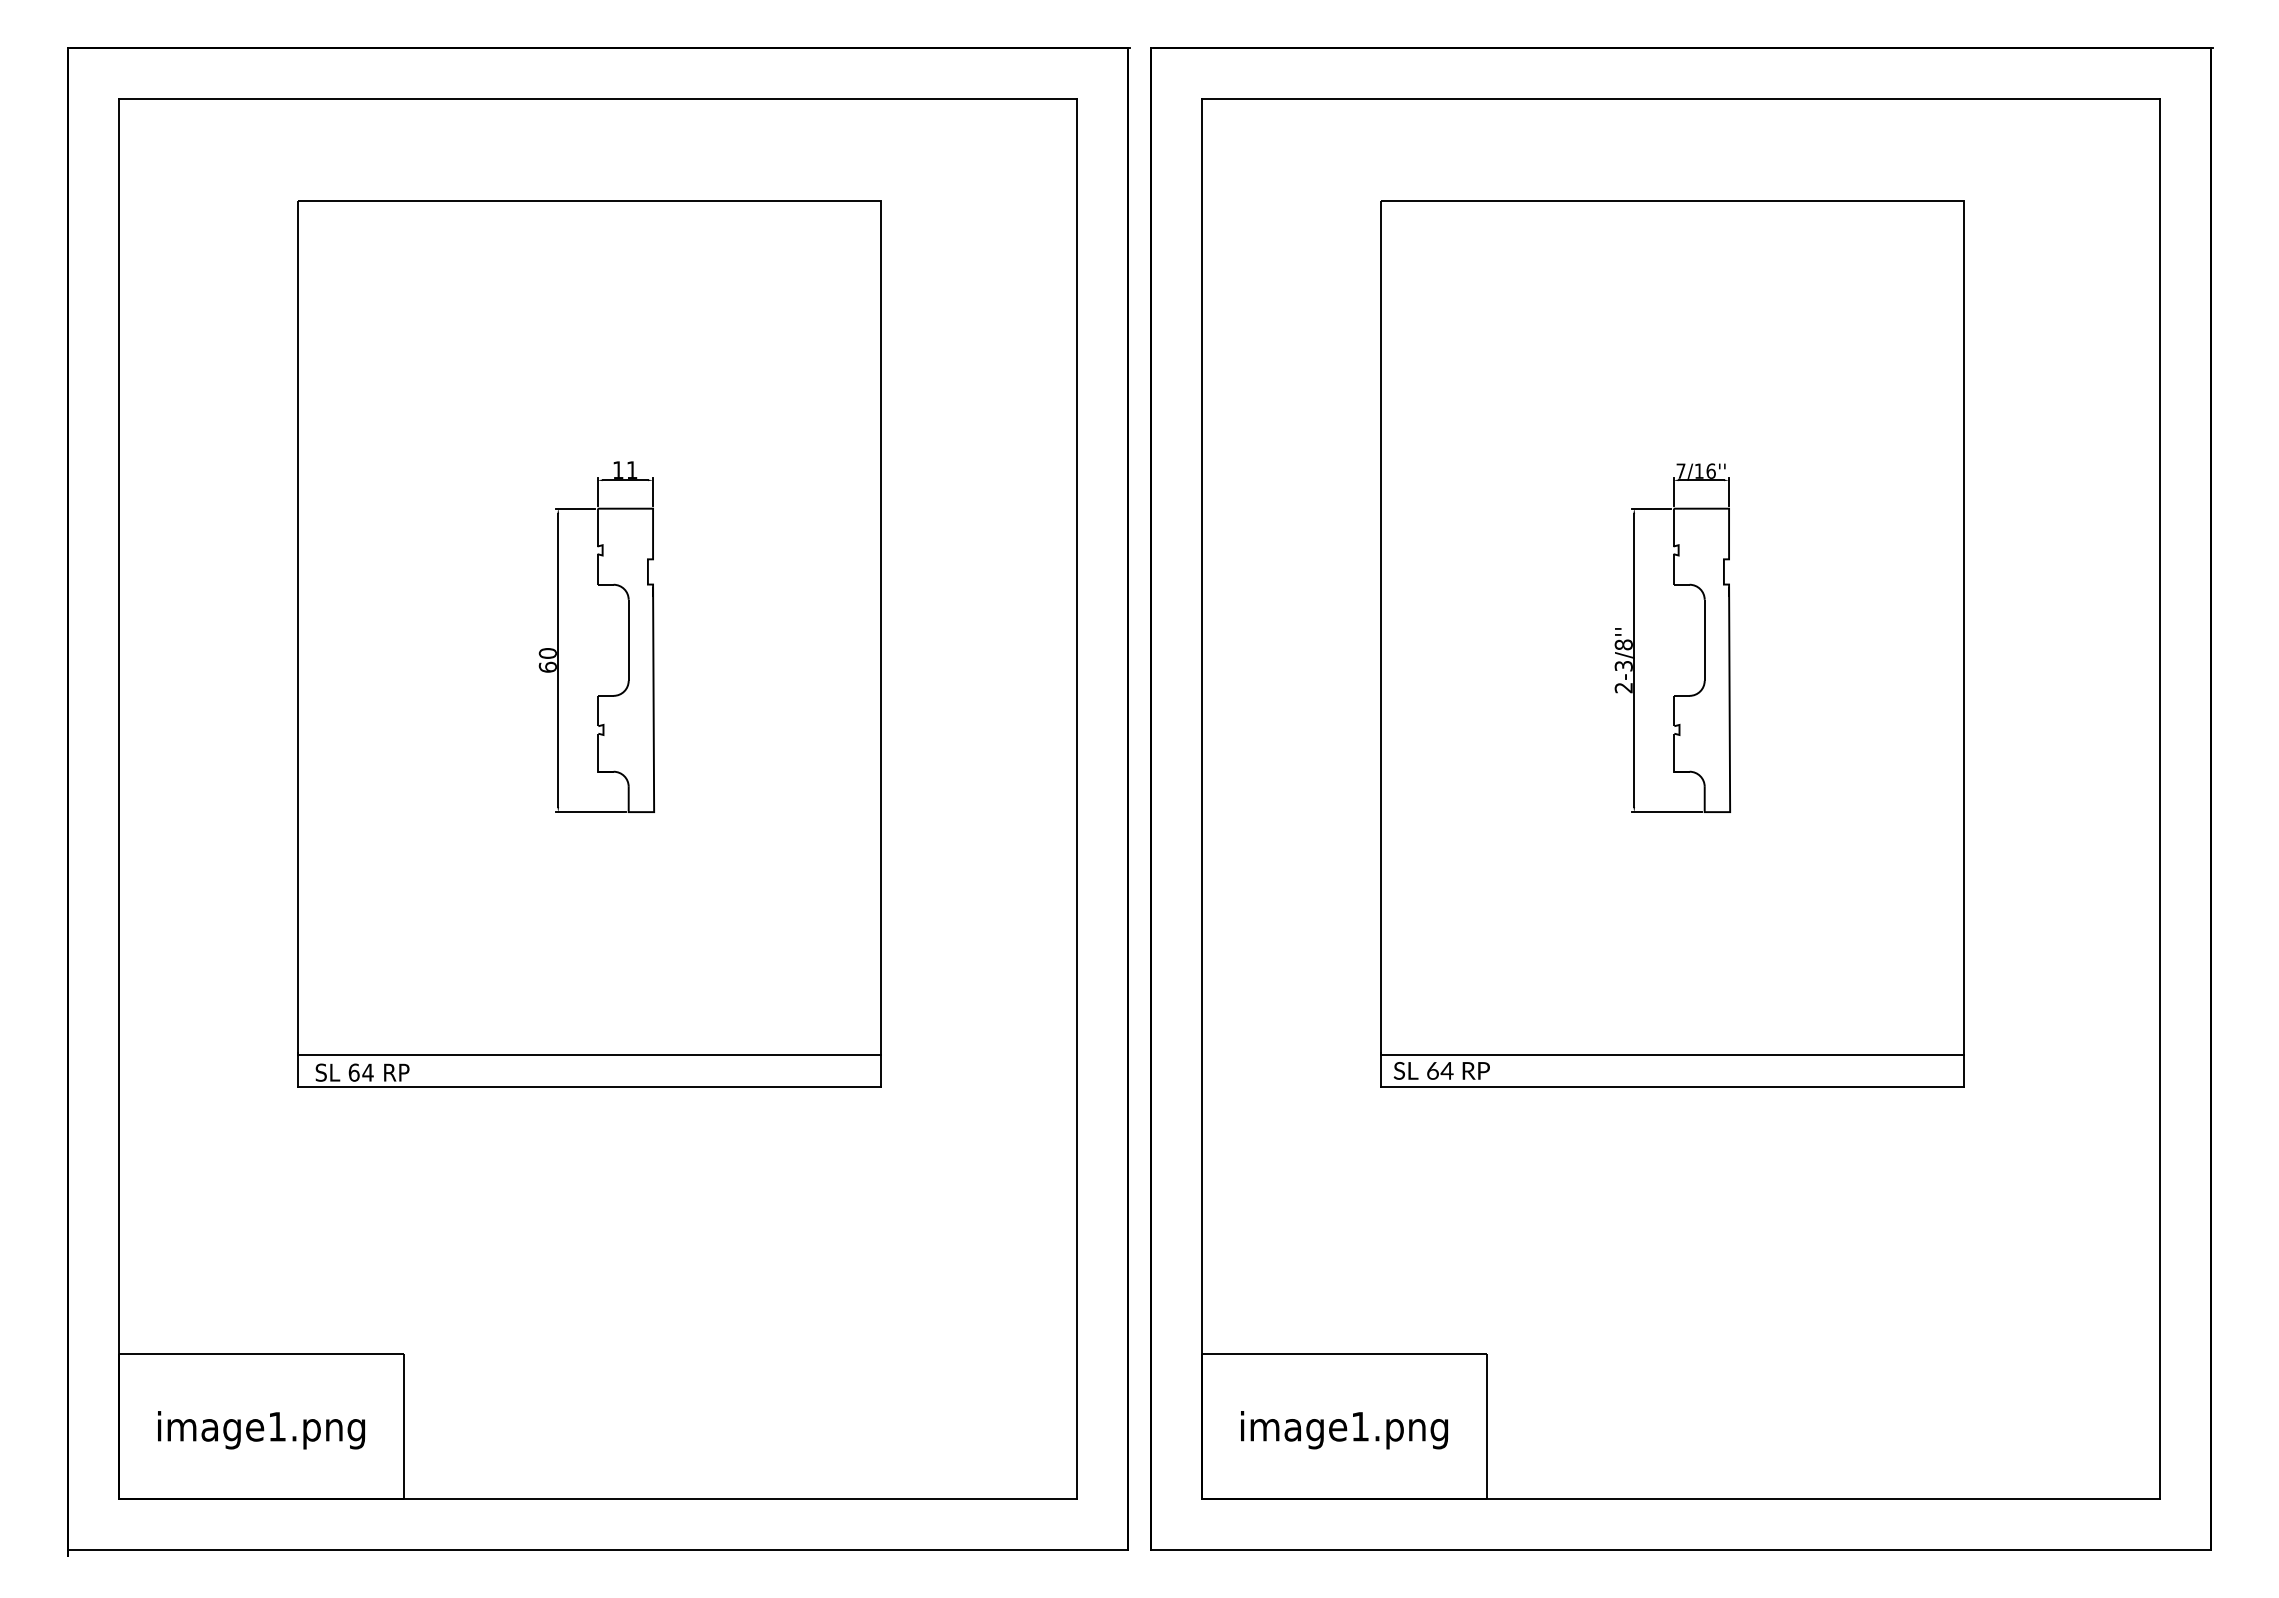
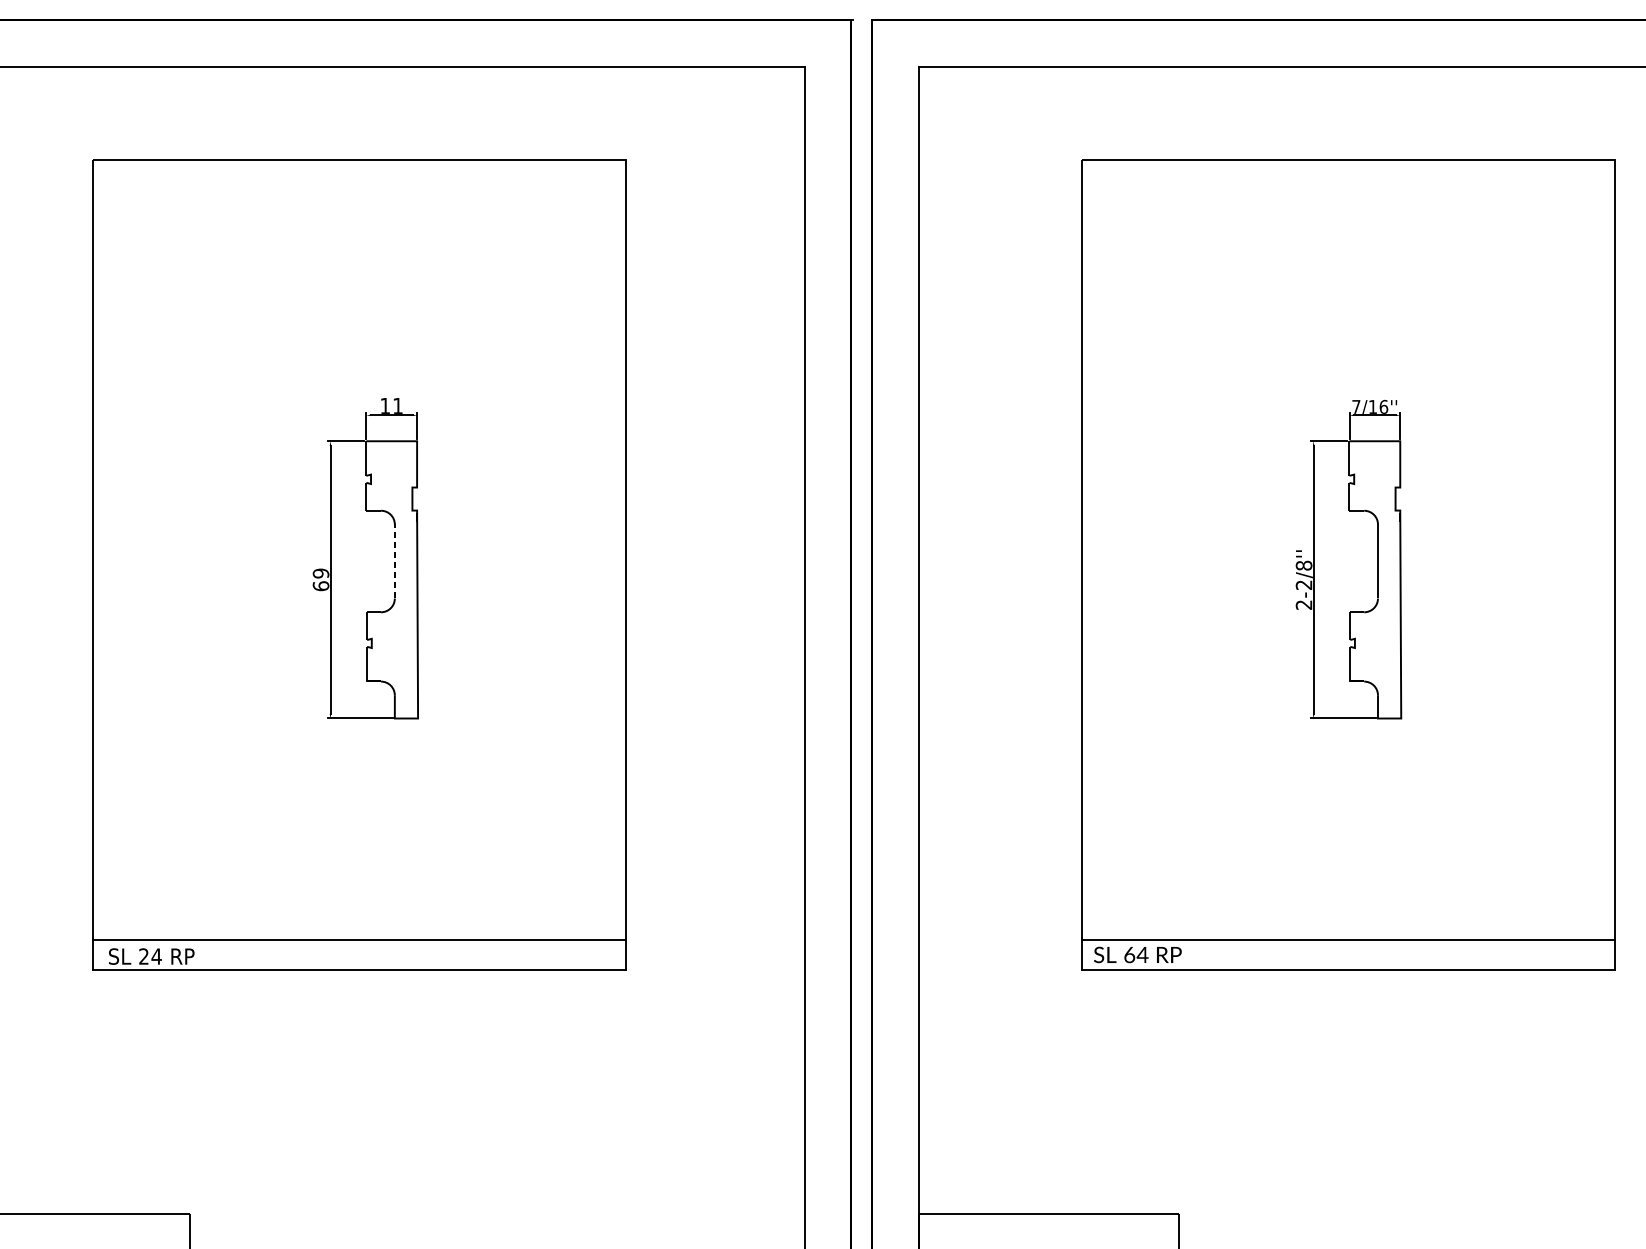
line: (628, 639) -> (394, 560), solid -> dashed
text: (547, 653) -> (320, 573), 60 -> 69
text: (1623, 666) -> (1303, 585), 2-3/8'' -> 2-2/8''
text: (353, 1072) -> (143, 956), 64 -> 24

